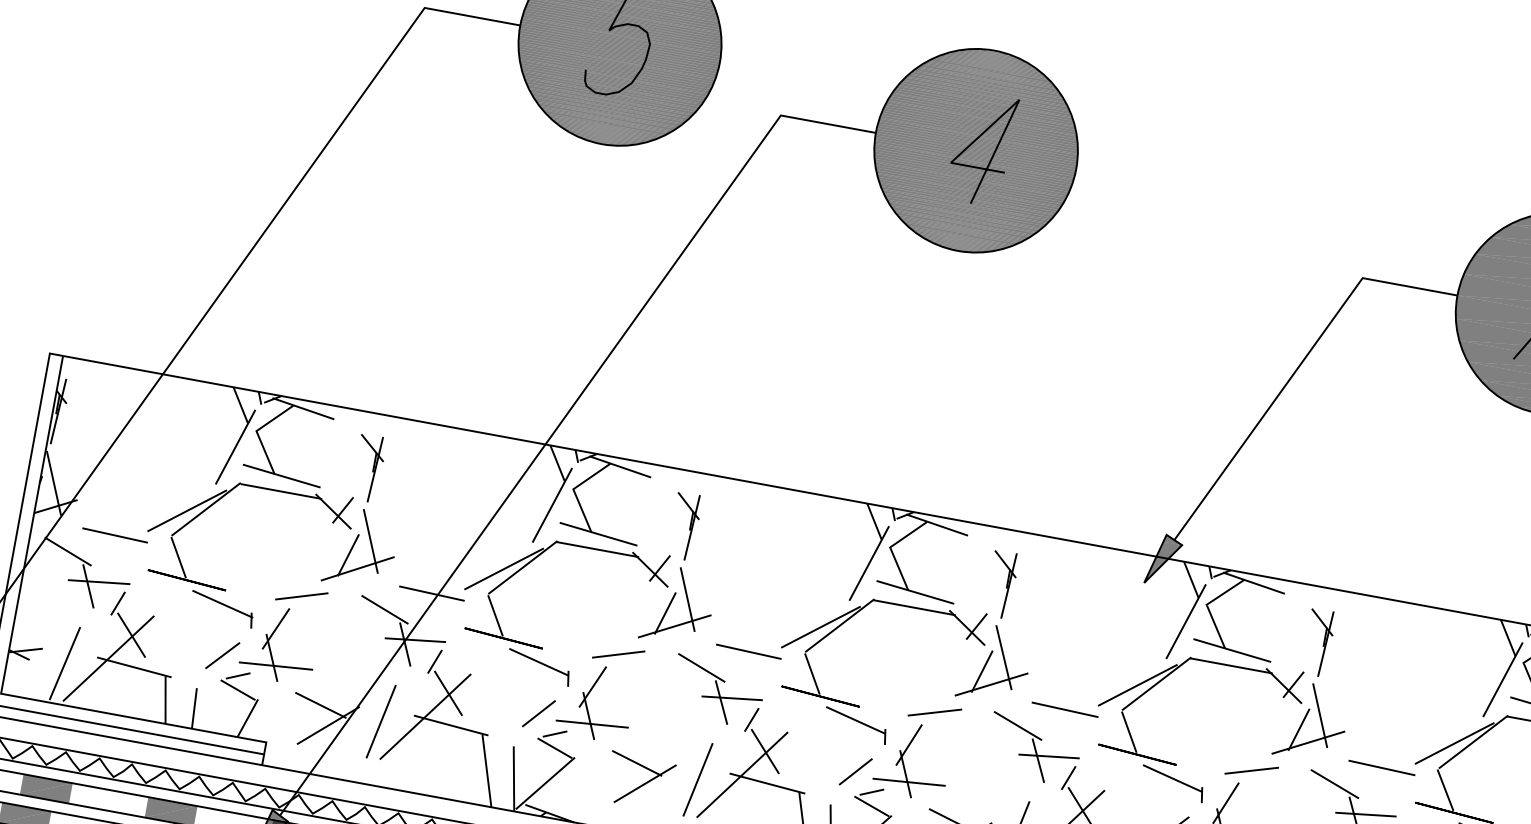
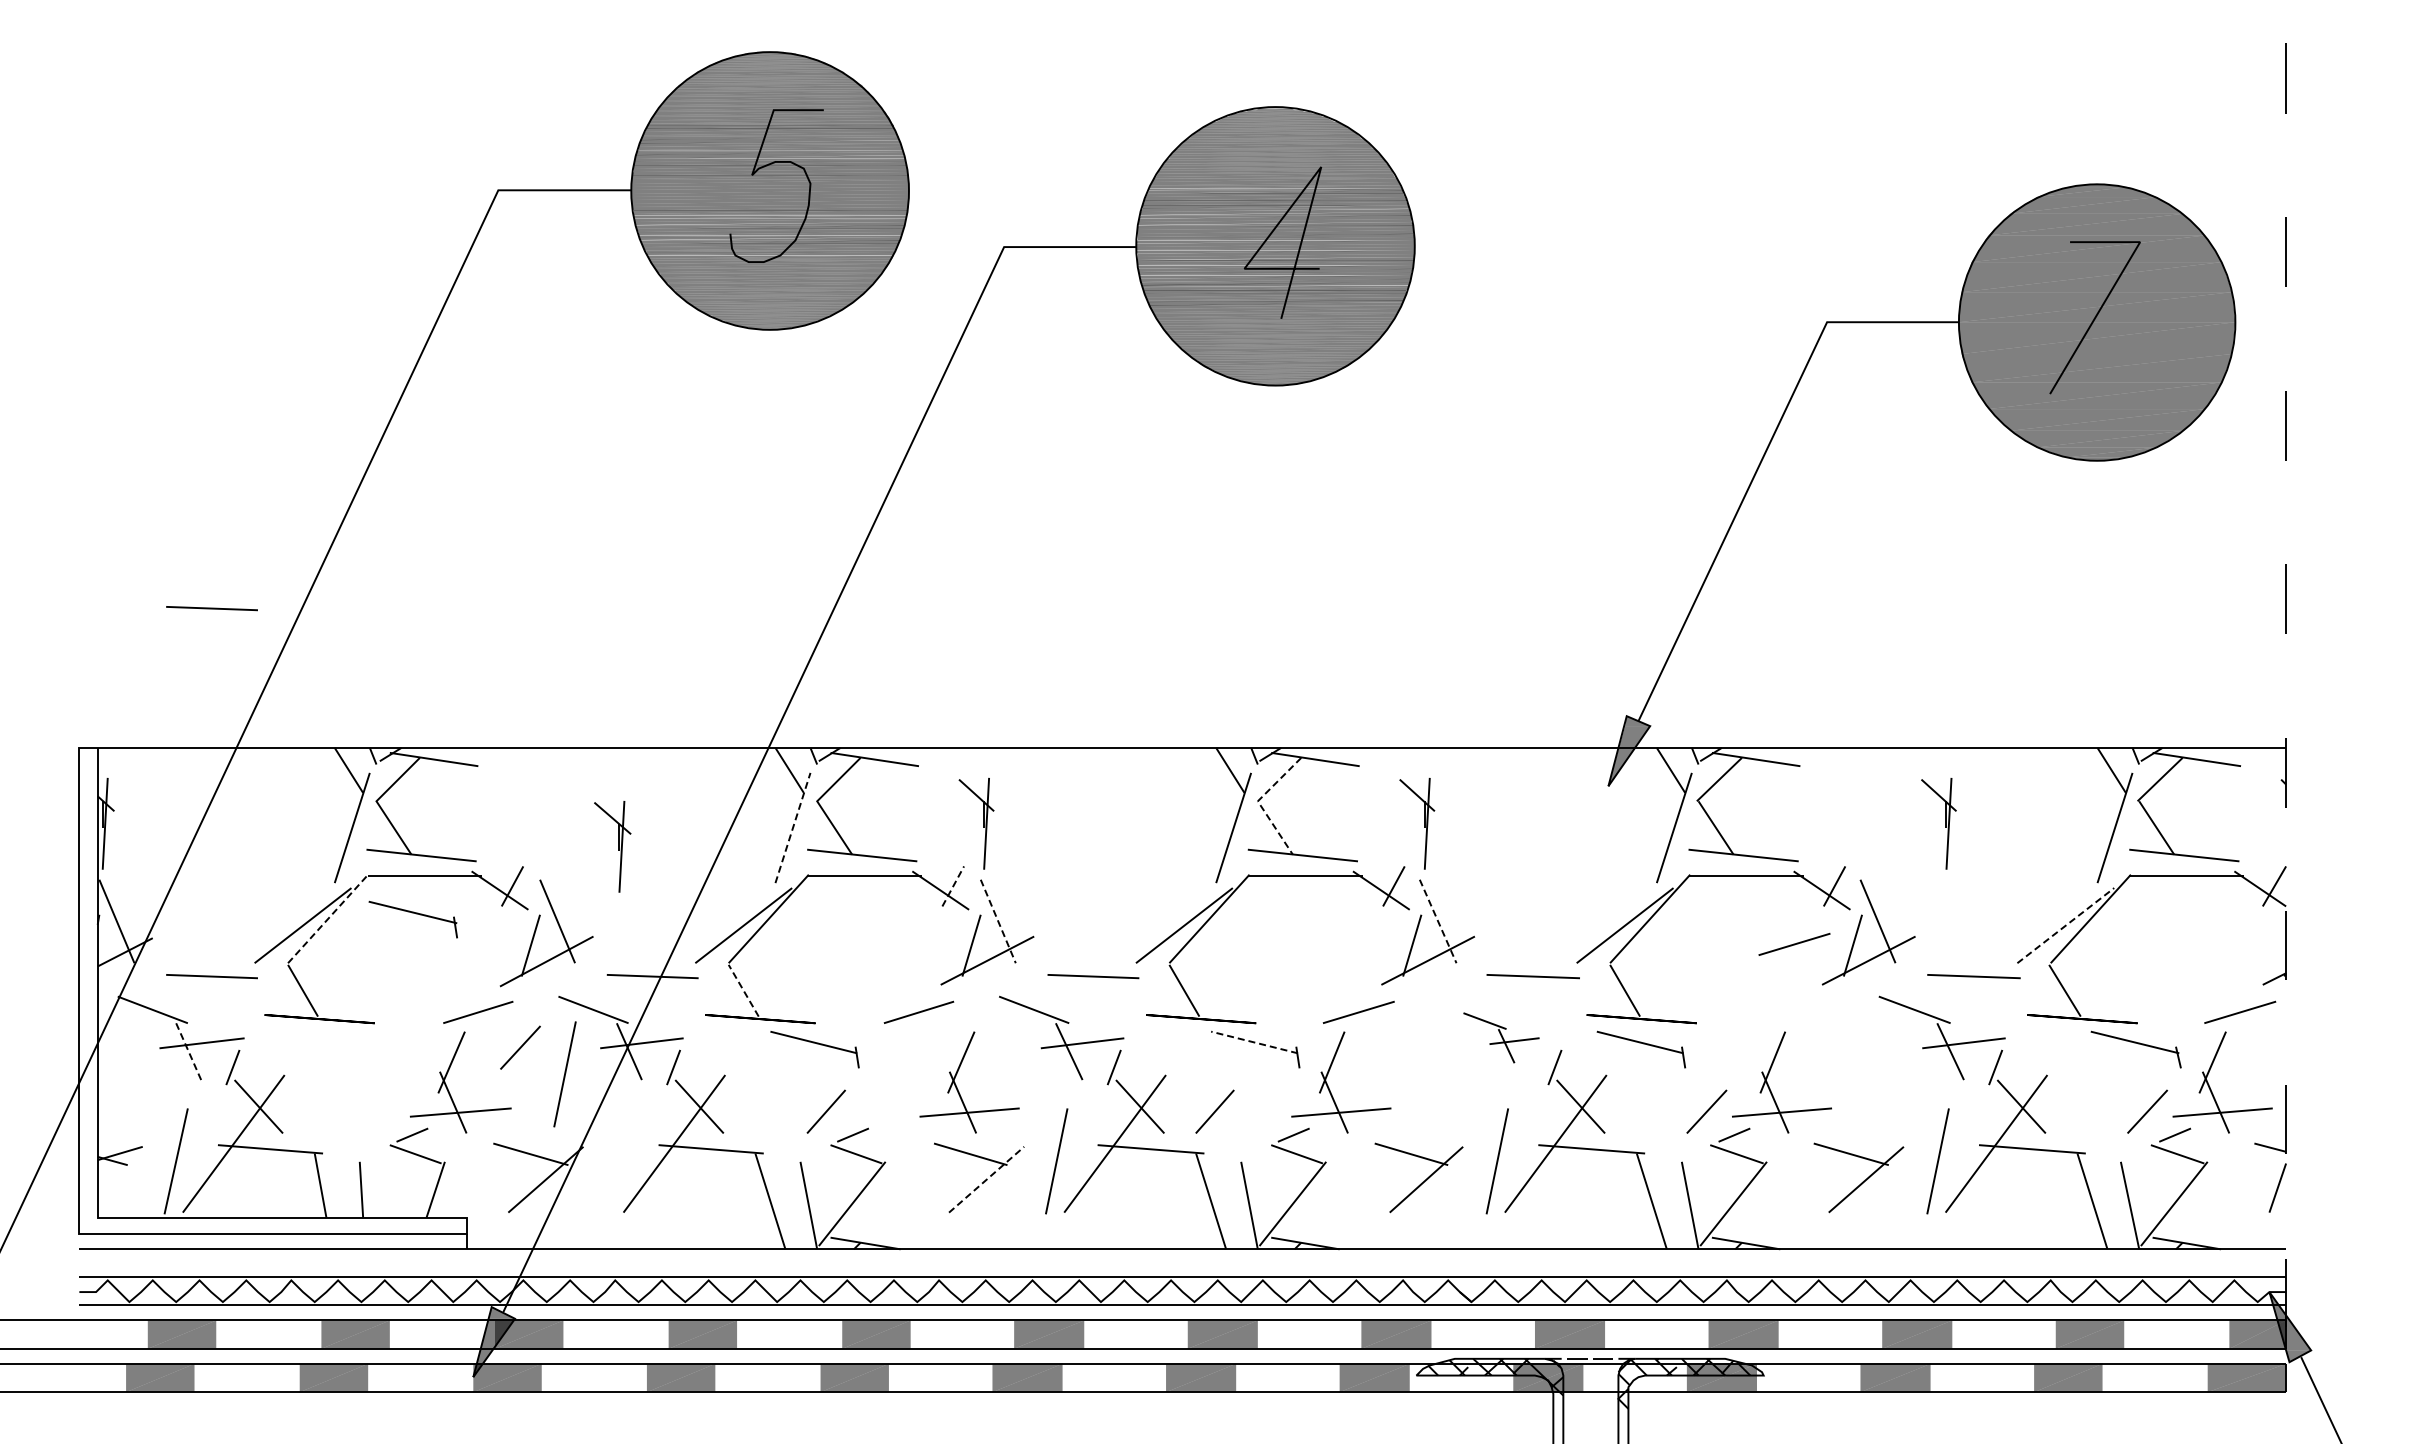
line: (163, 270) -> (211, 608), added
part: (368, 468) -> (612, 846), moved
line: (552, 505) -> (792, 828), solid -> dashed
line: (206, 509) -> (328, 918), solid -> dashed
line: (890, 548) -> (1258, 802), solid -> dashed
line: (660, 568) -> (953, 886), solid -> dashed
line: (88, 586) -> (188, 1052), solid -> dashed
line: (687, 599) -> (998, 921), solid -> dashed
part: (221, 609) -> (412, 919), moved
line: (495, 615) -> (743, 990), solid -> dashed
part: (1323, 643) -> (1945, 823), moved
line: (222, 655) -> (520, 1047), moved
line: (1004, 657) -> (1438, 921), solid -> dashed
part: (586, 704) -> (957, 1087), moved
line: (855, 720) -> (1254, 1042), solid -> dashed
line: (380, 721) -> (564, 1074), moved
line: (1455, 743) -> (2066, 925), solid -> dashed
part: (1034, 749) -> (1501, 1037), size x0.6
line: (1251, 770) -> (1794, 944), moved
line: (855, 771) -> (1214, 1111), moved
line: (645, 783) -> (986, 1179), solid -> dashed
part: (1172, 783) -> (1641, 1049), moved

